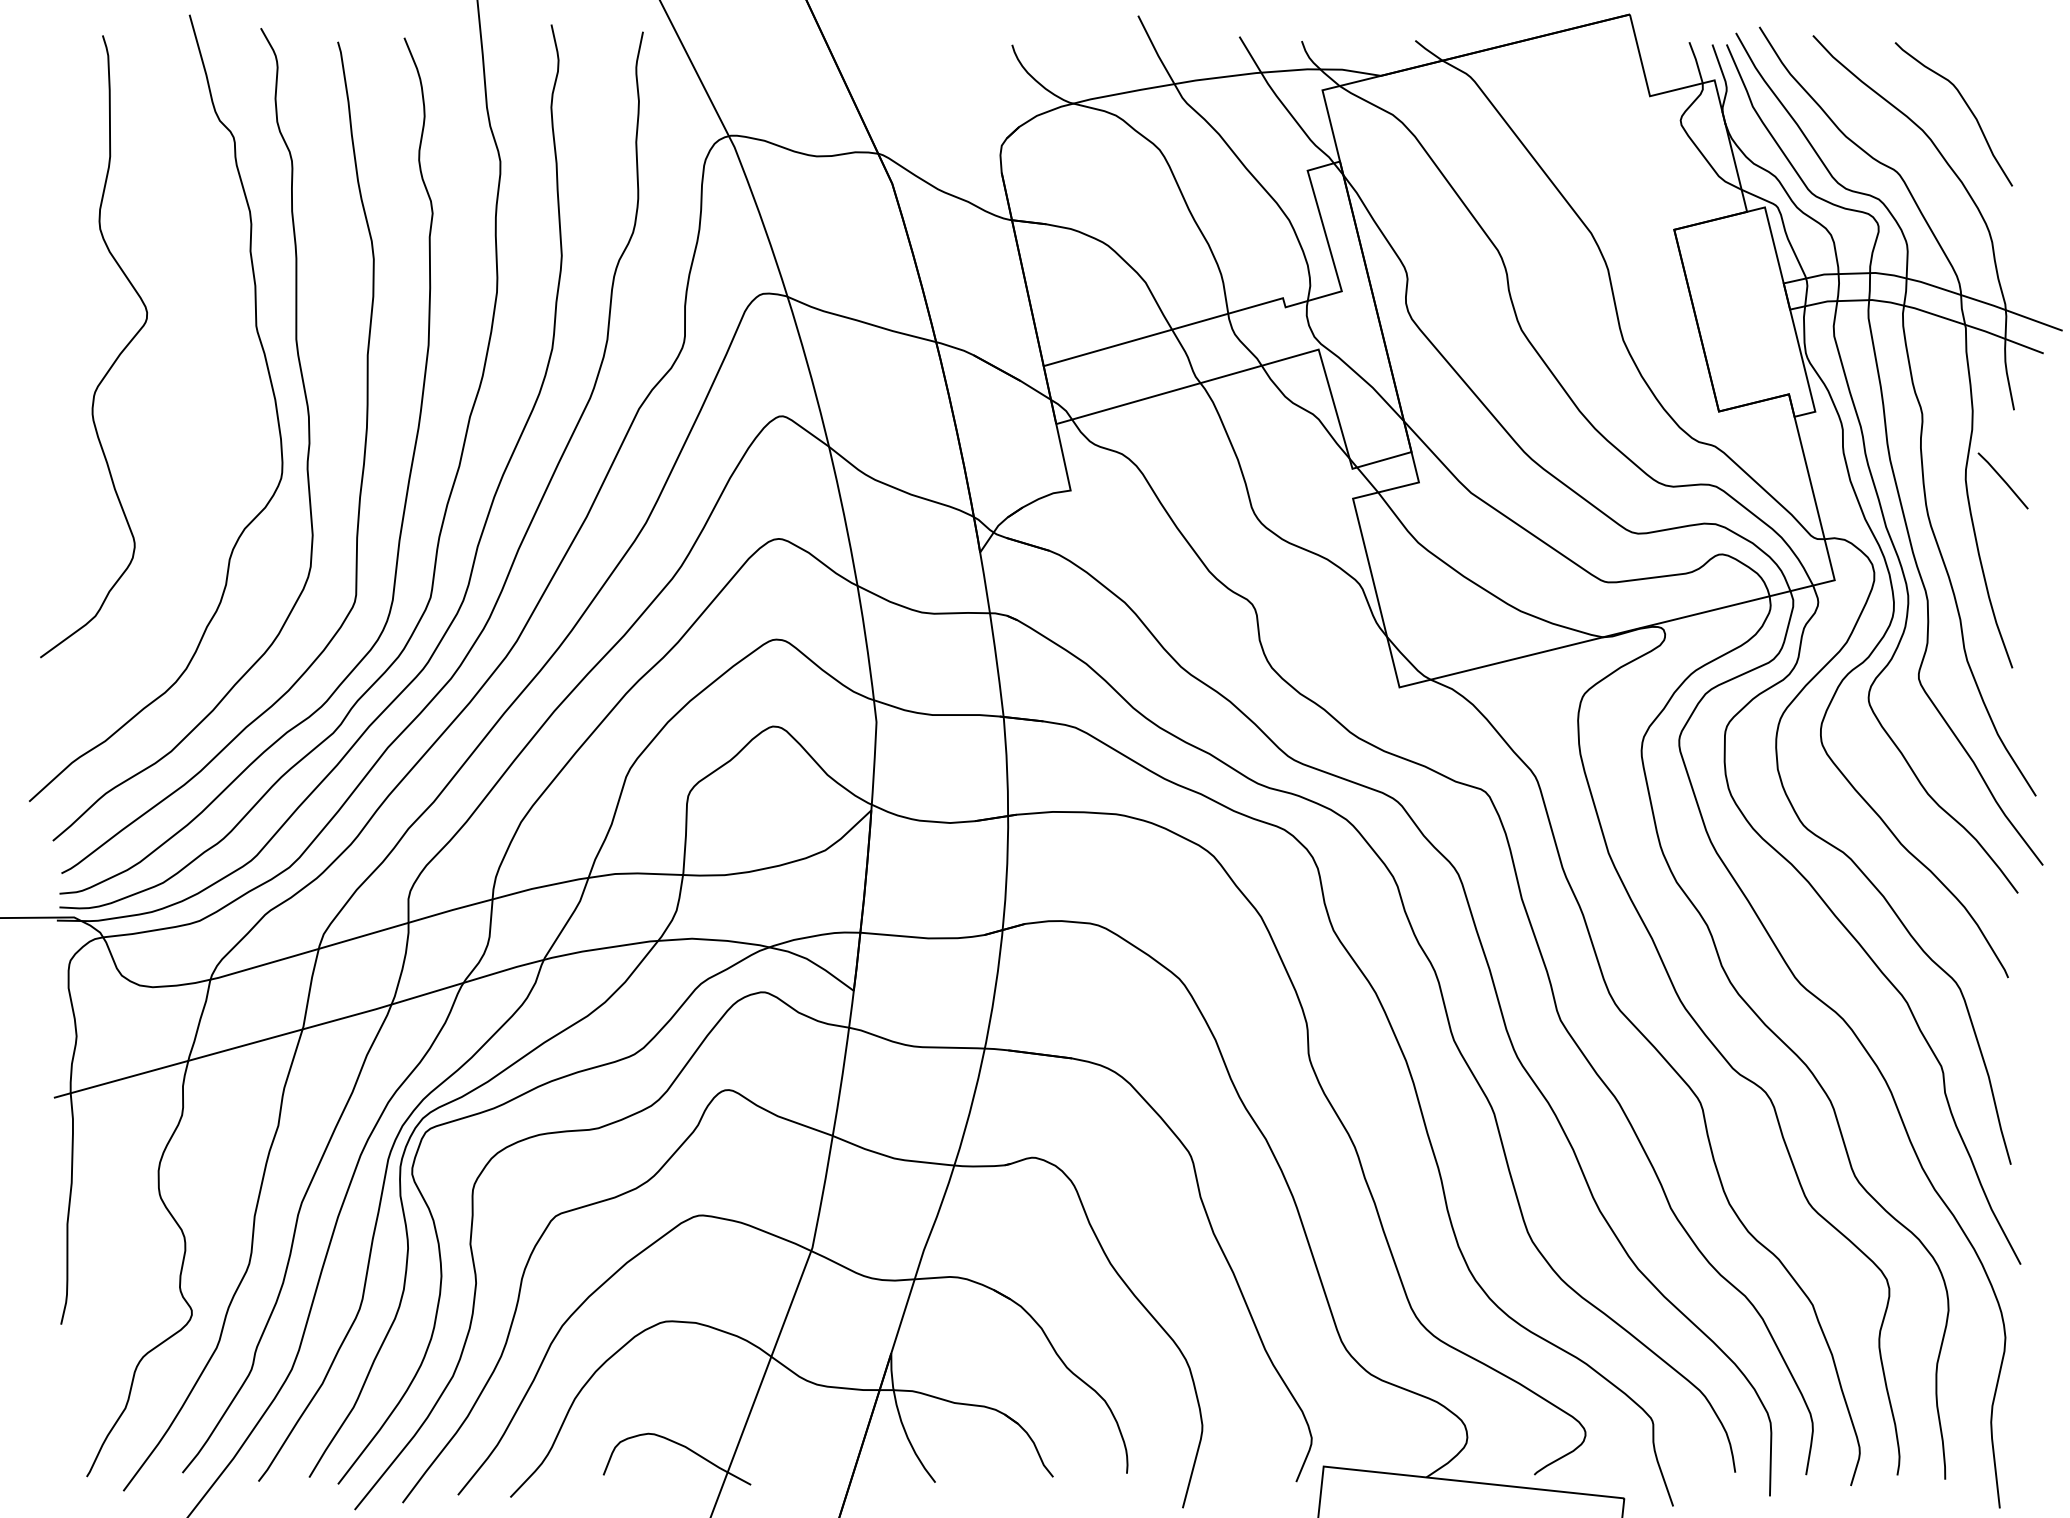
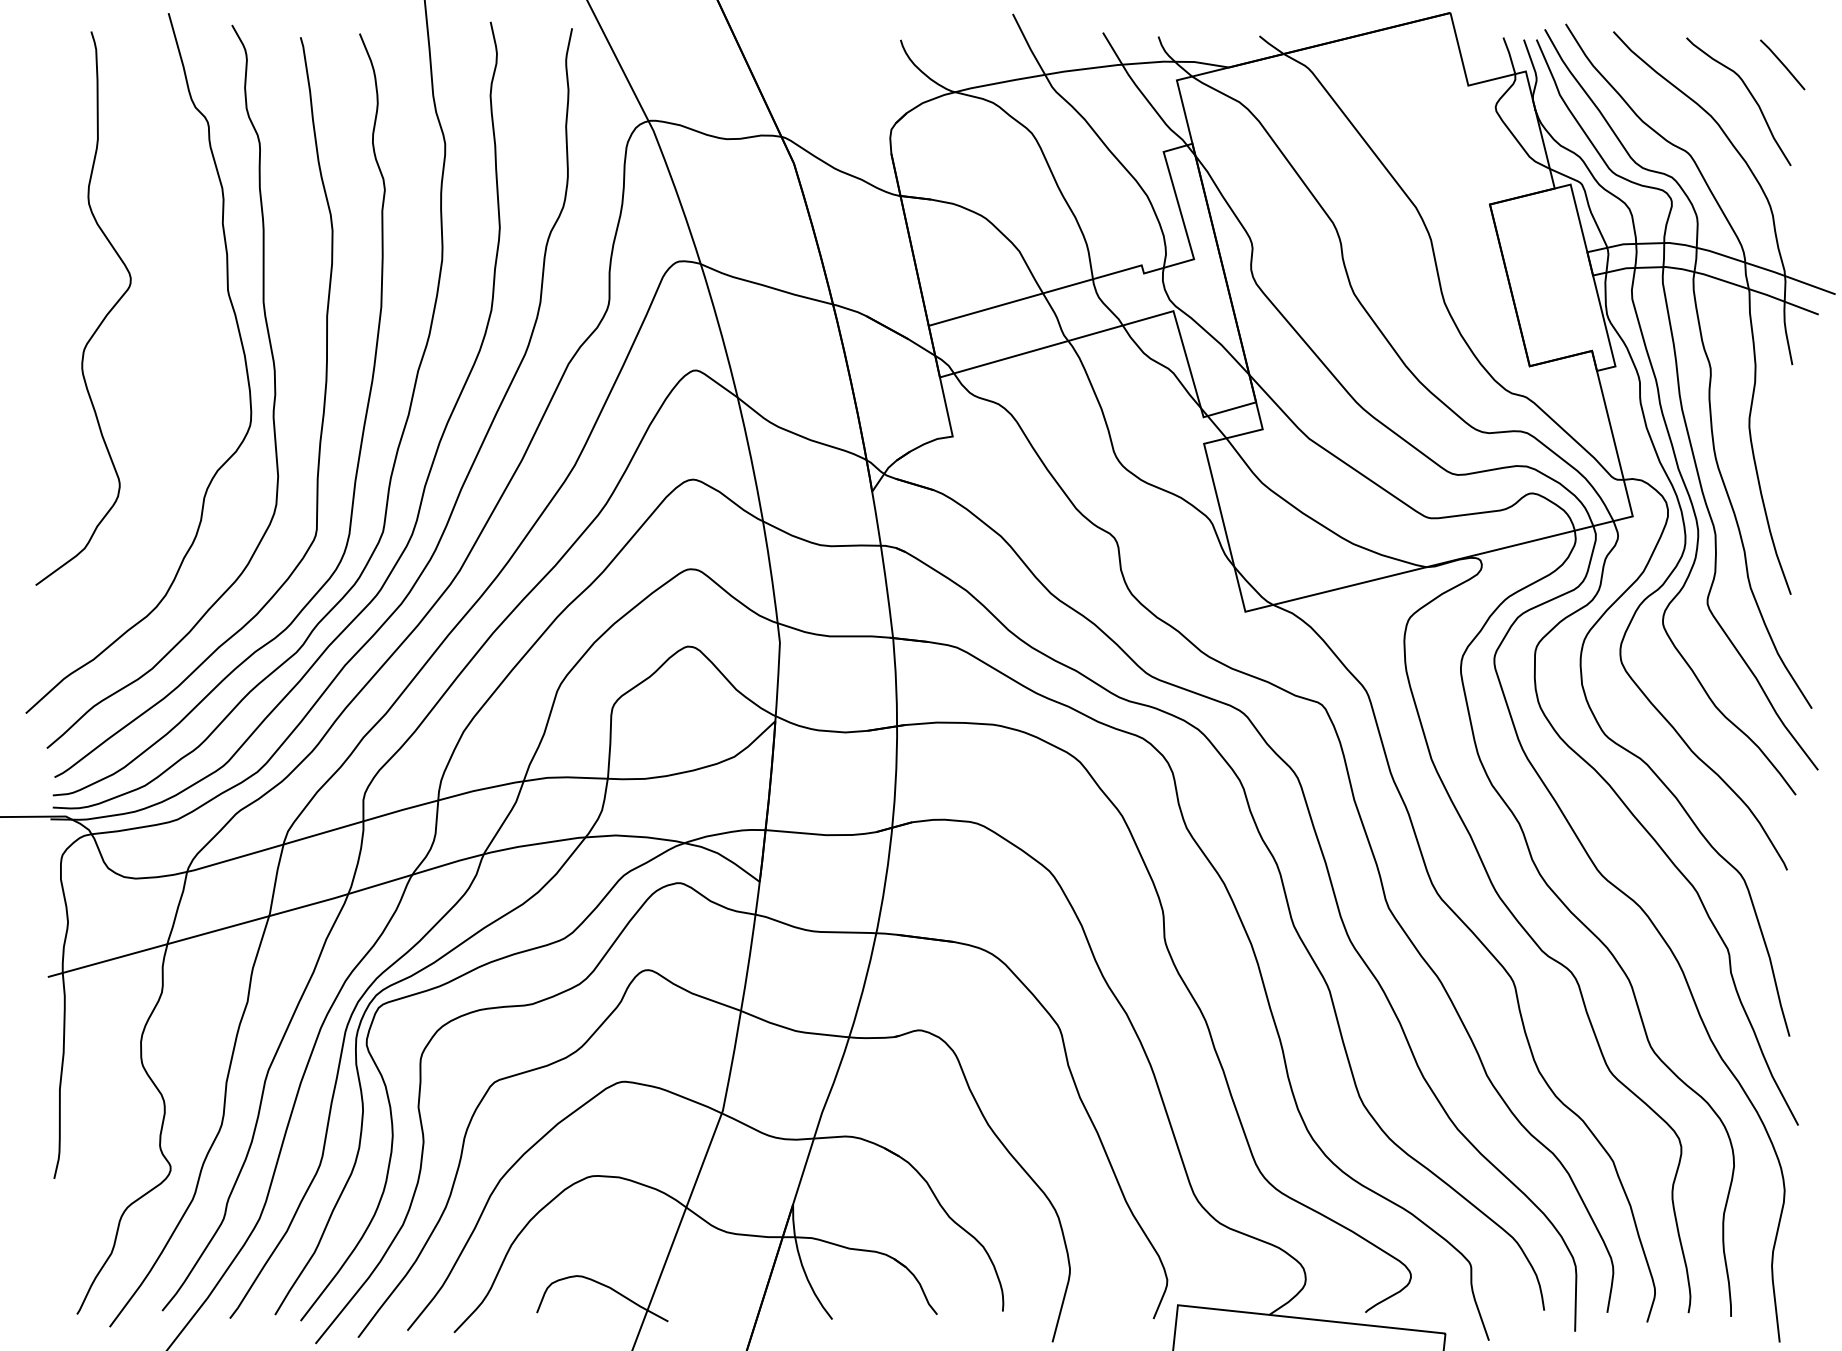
line: (2002, 480) -> (1782, 64), moved

